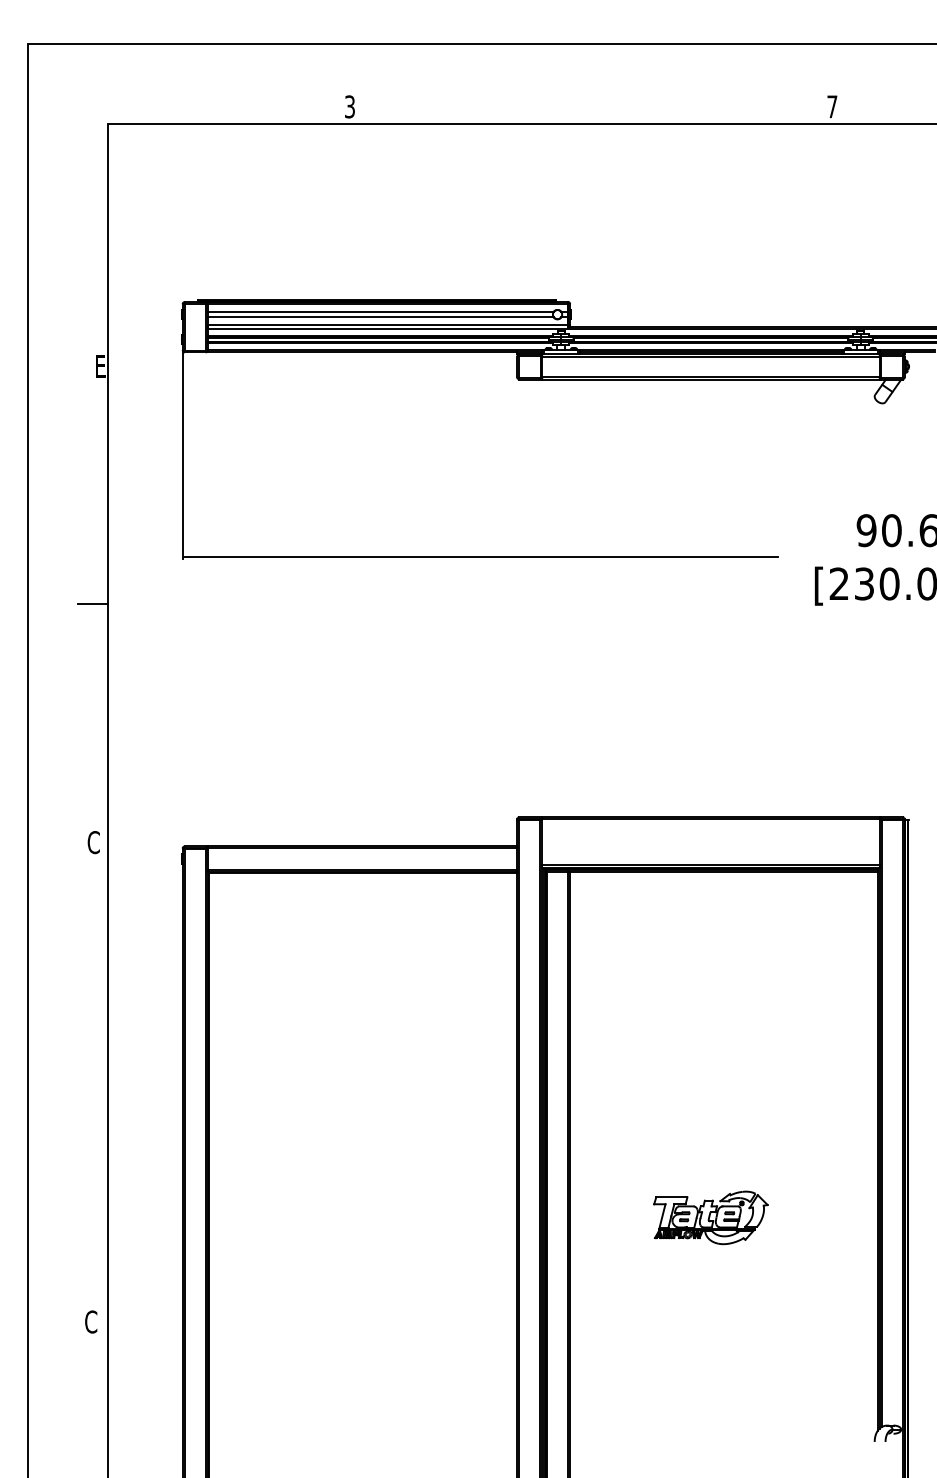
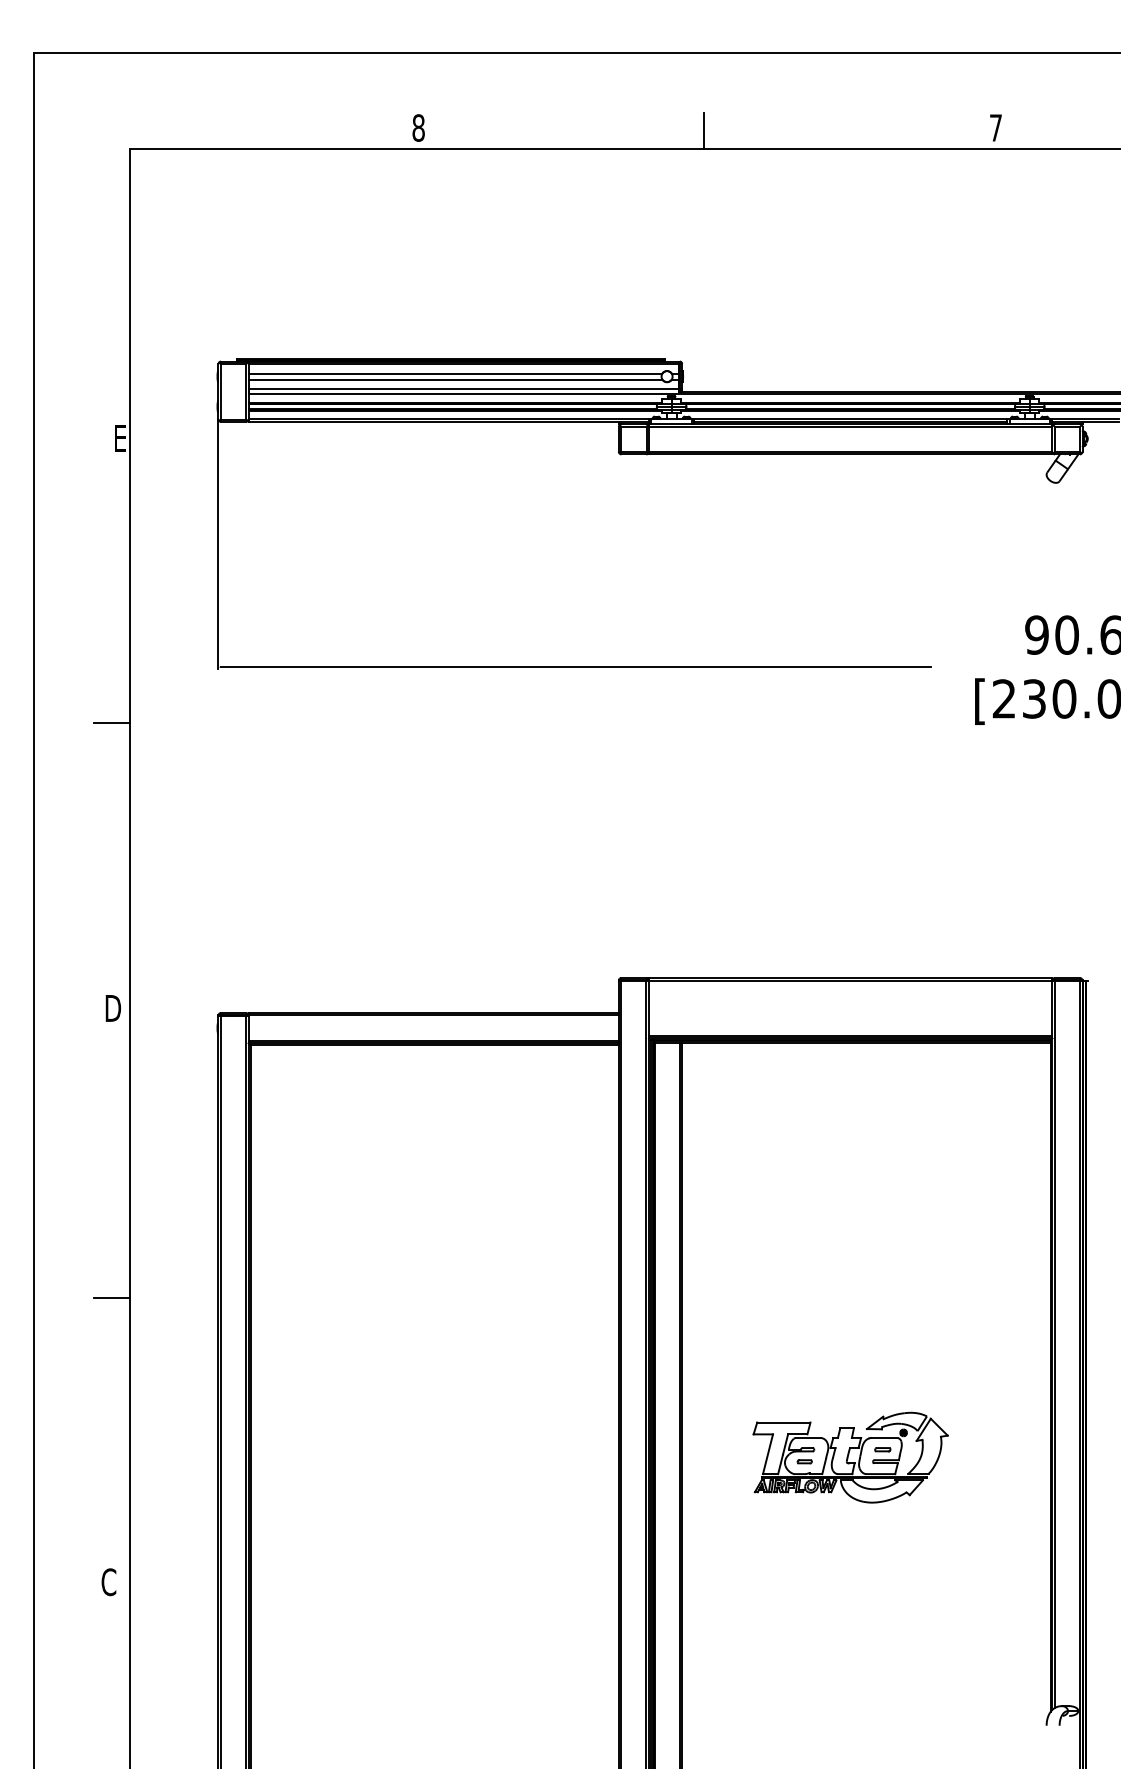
text: (349, 106) -> (418, 127), 3 -> 8
line: (588, 108) -> (704, 130), added
text: (94, 842) -> (112, 1008), C -> D
line: (93, 1084) -> (111, 1297), added
part: (710, 1217) -> (850, 1457), size x1.43

